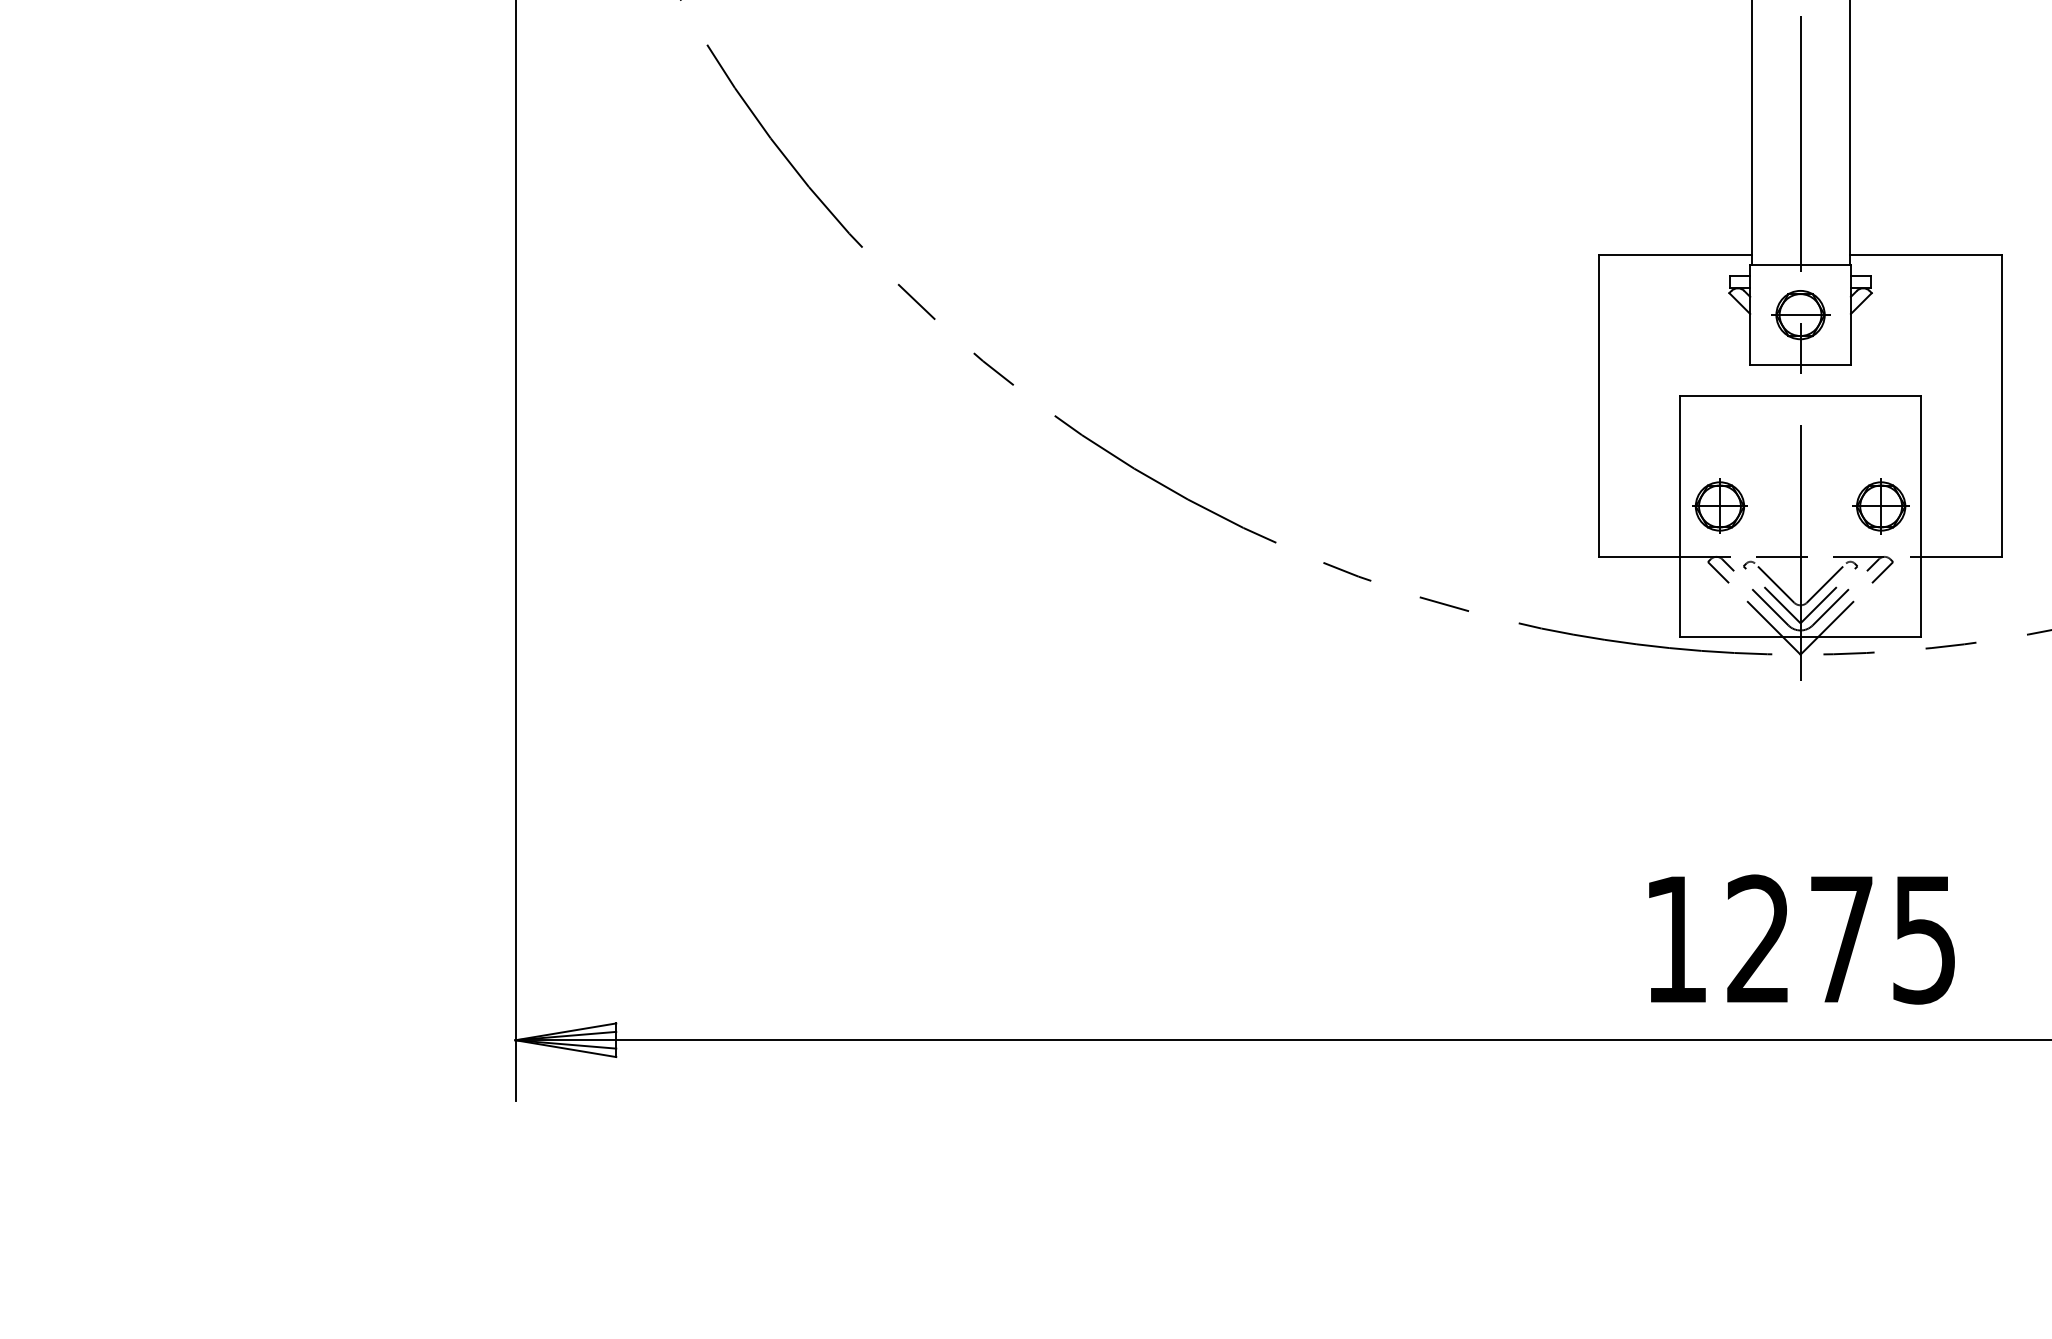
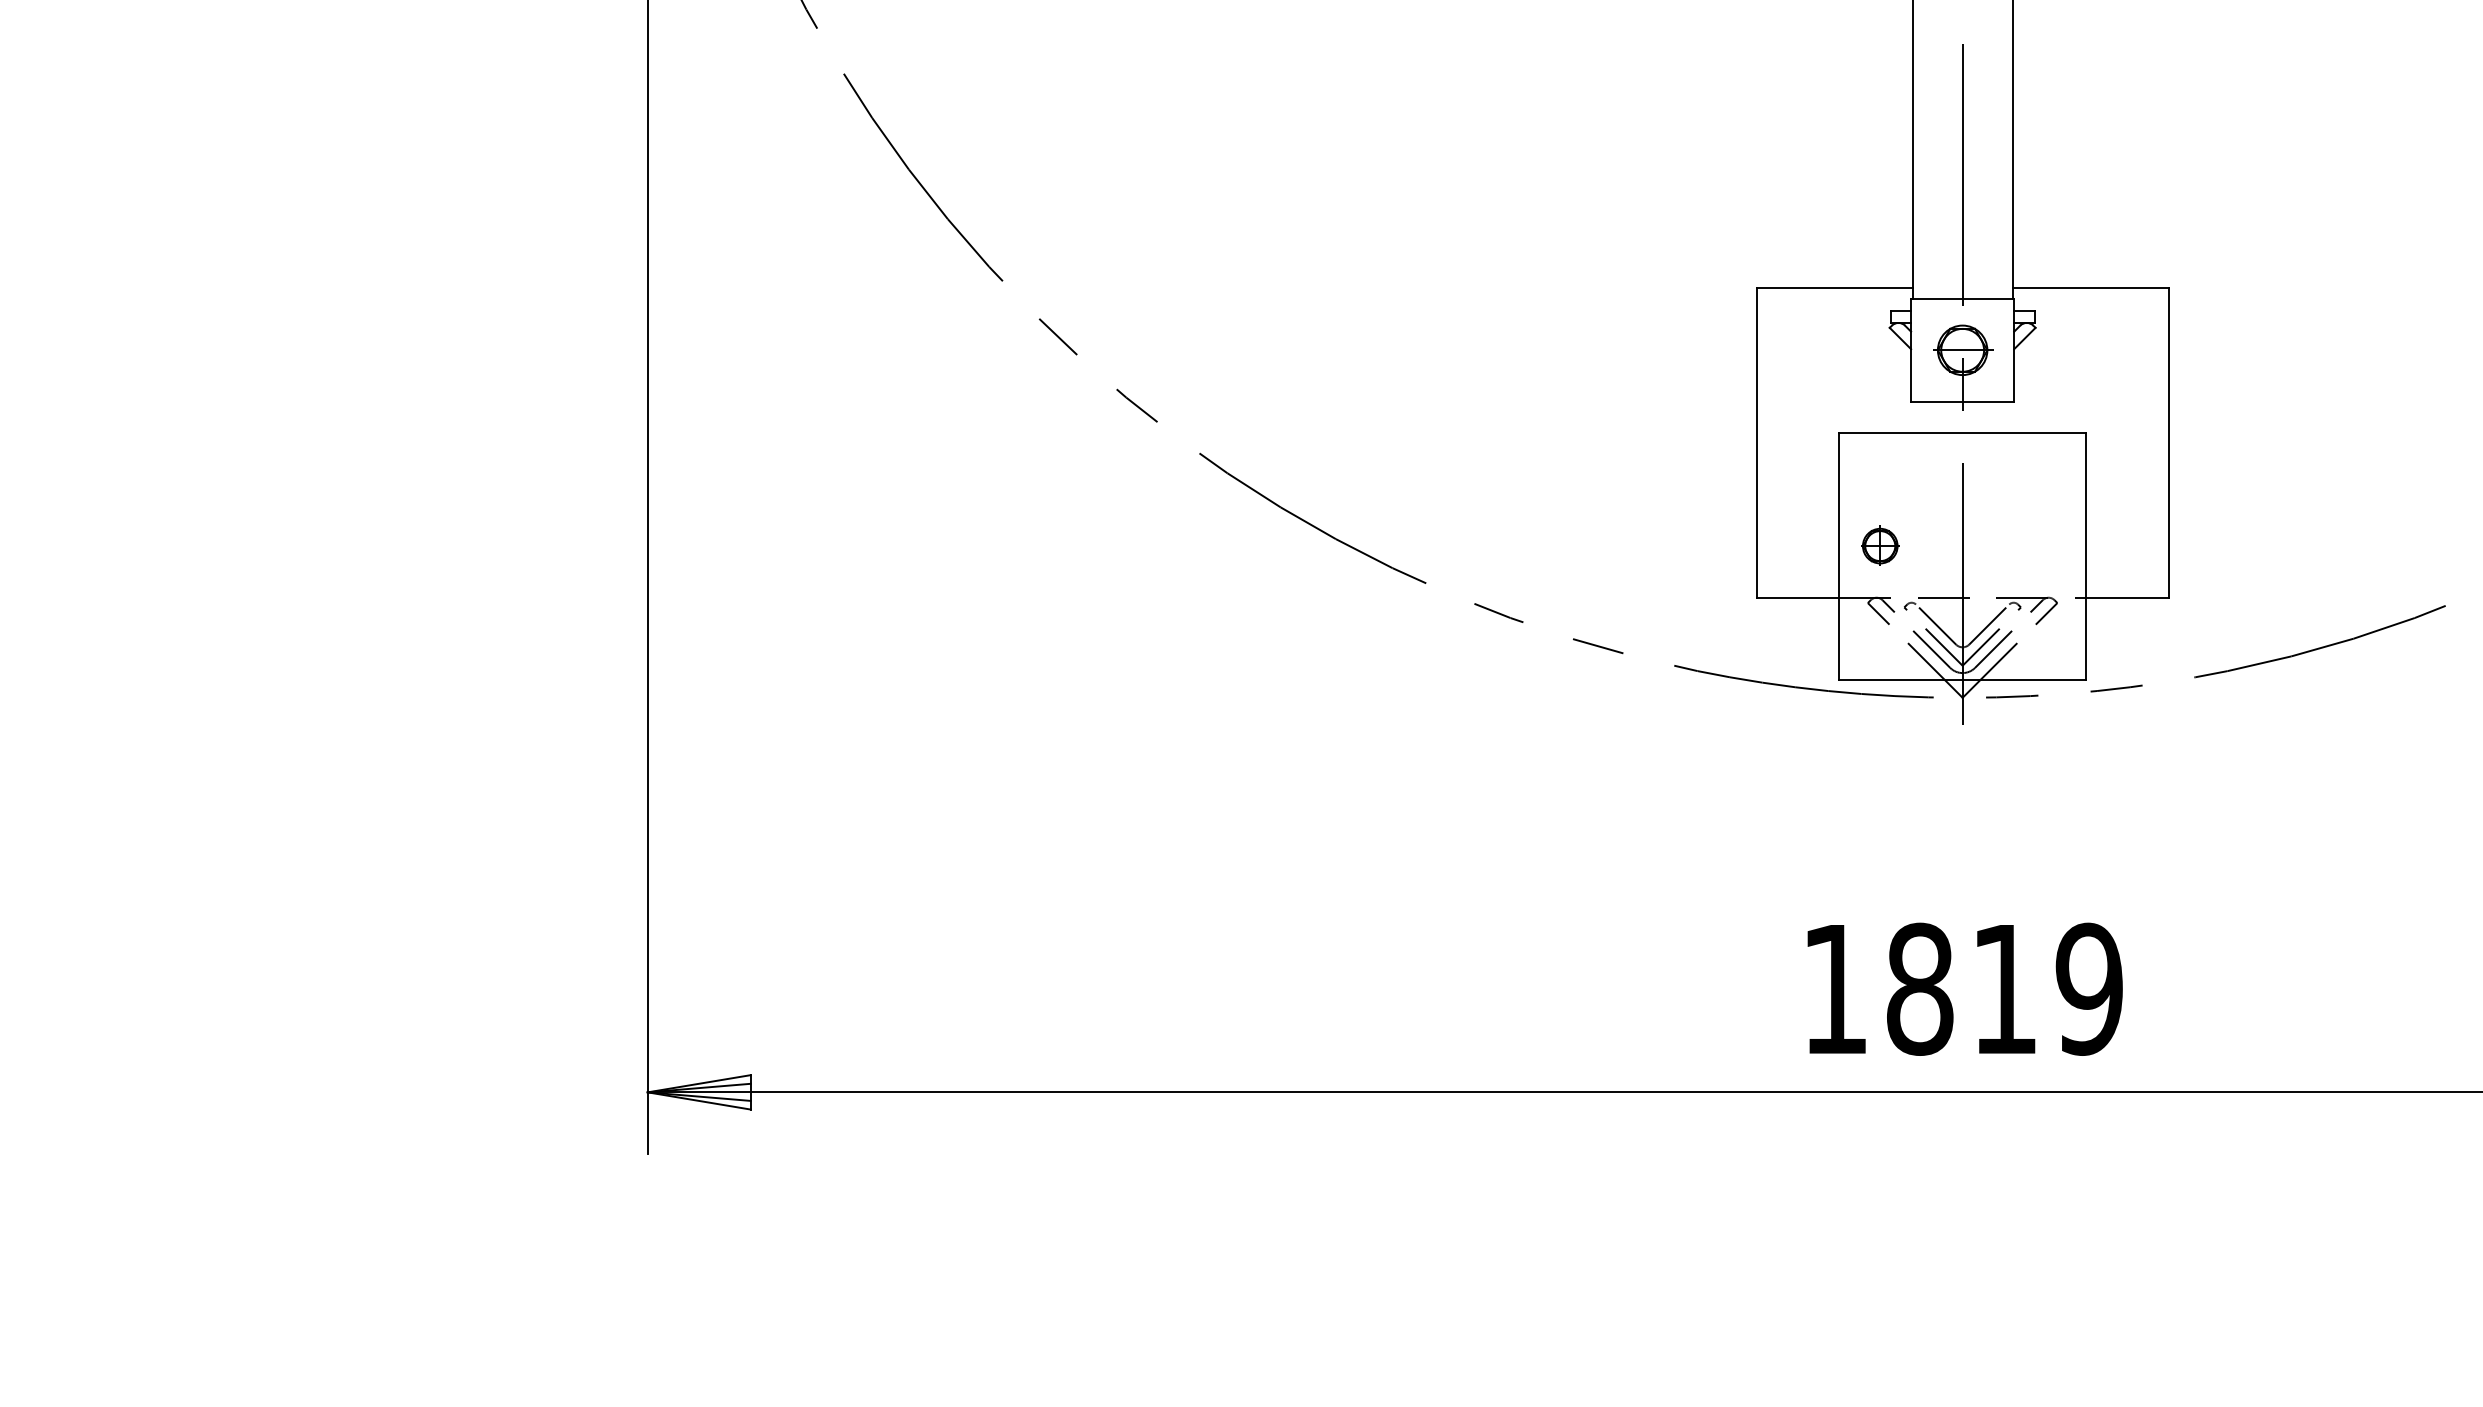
part: (1720, 505) -> (1880, 545), size x0.7
part: (1880, 505) -> (2044, 545), removed
text: (1841, 938) -> (2004, 988), 1275 -> 1819

